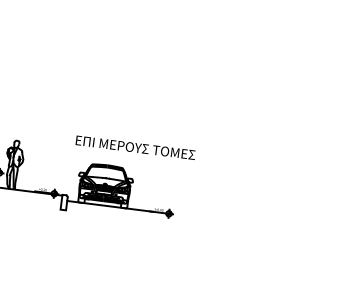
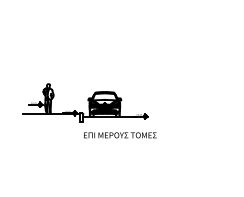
text: (135, 148) -> (120, 135), moved

